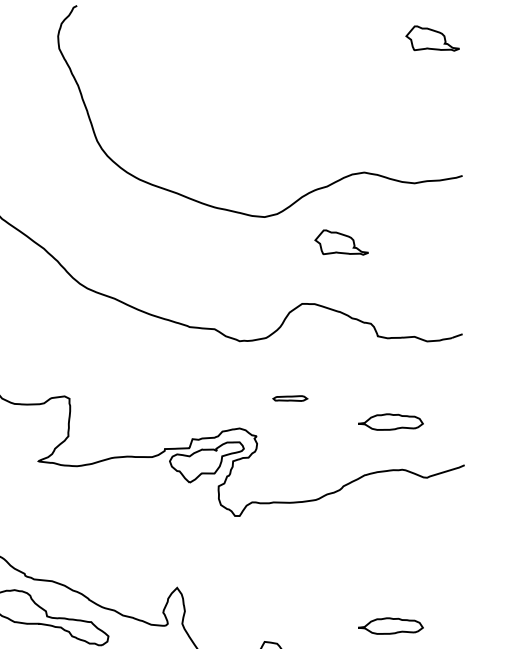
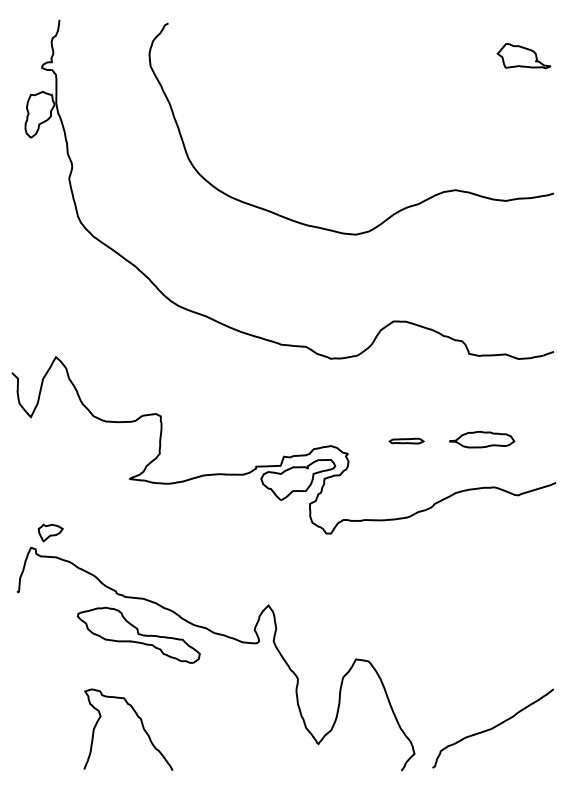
part: (341, 242) -> (432, 260), removed
part: (290, 397) -> (406, 440), moved
part: (391, 625) -> (482, 643), removed

